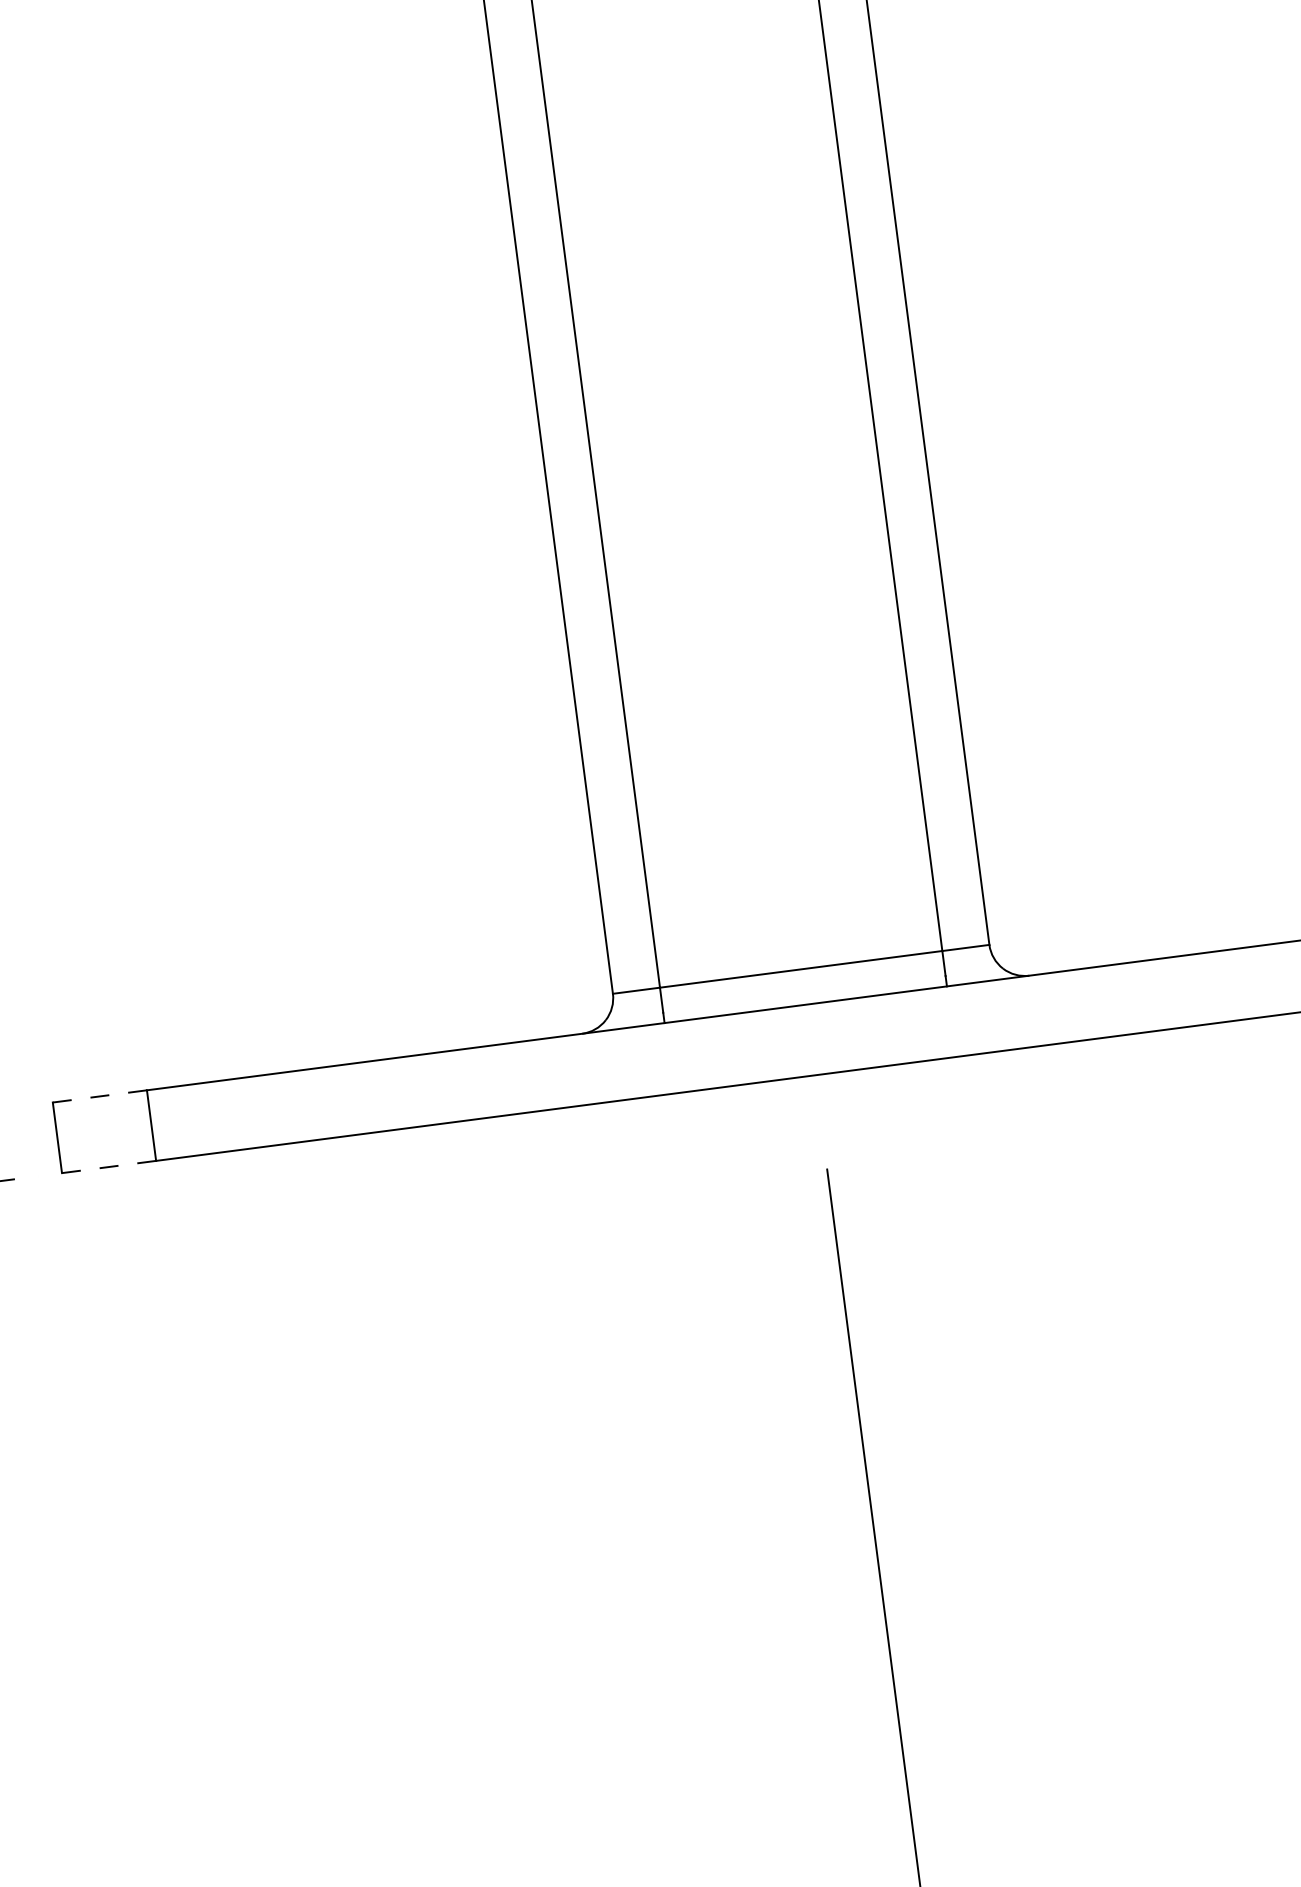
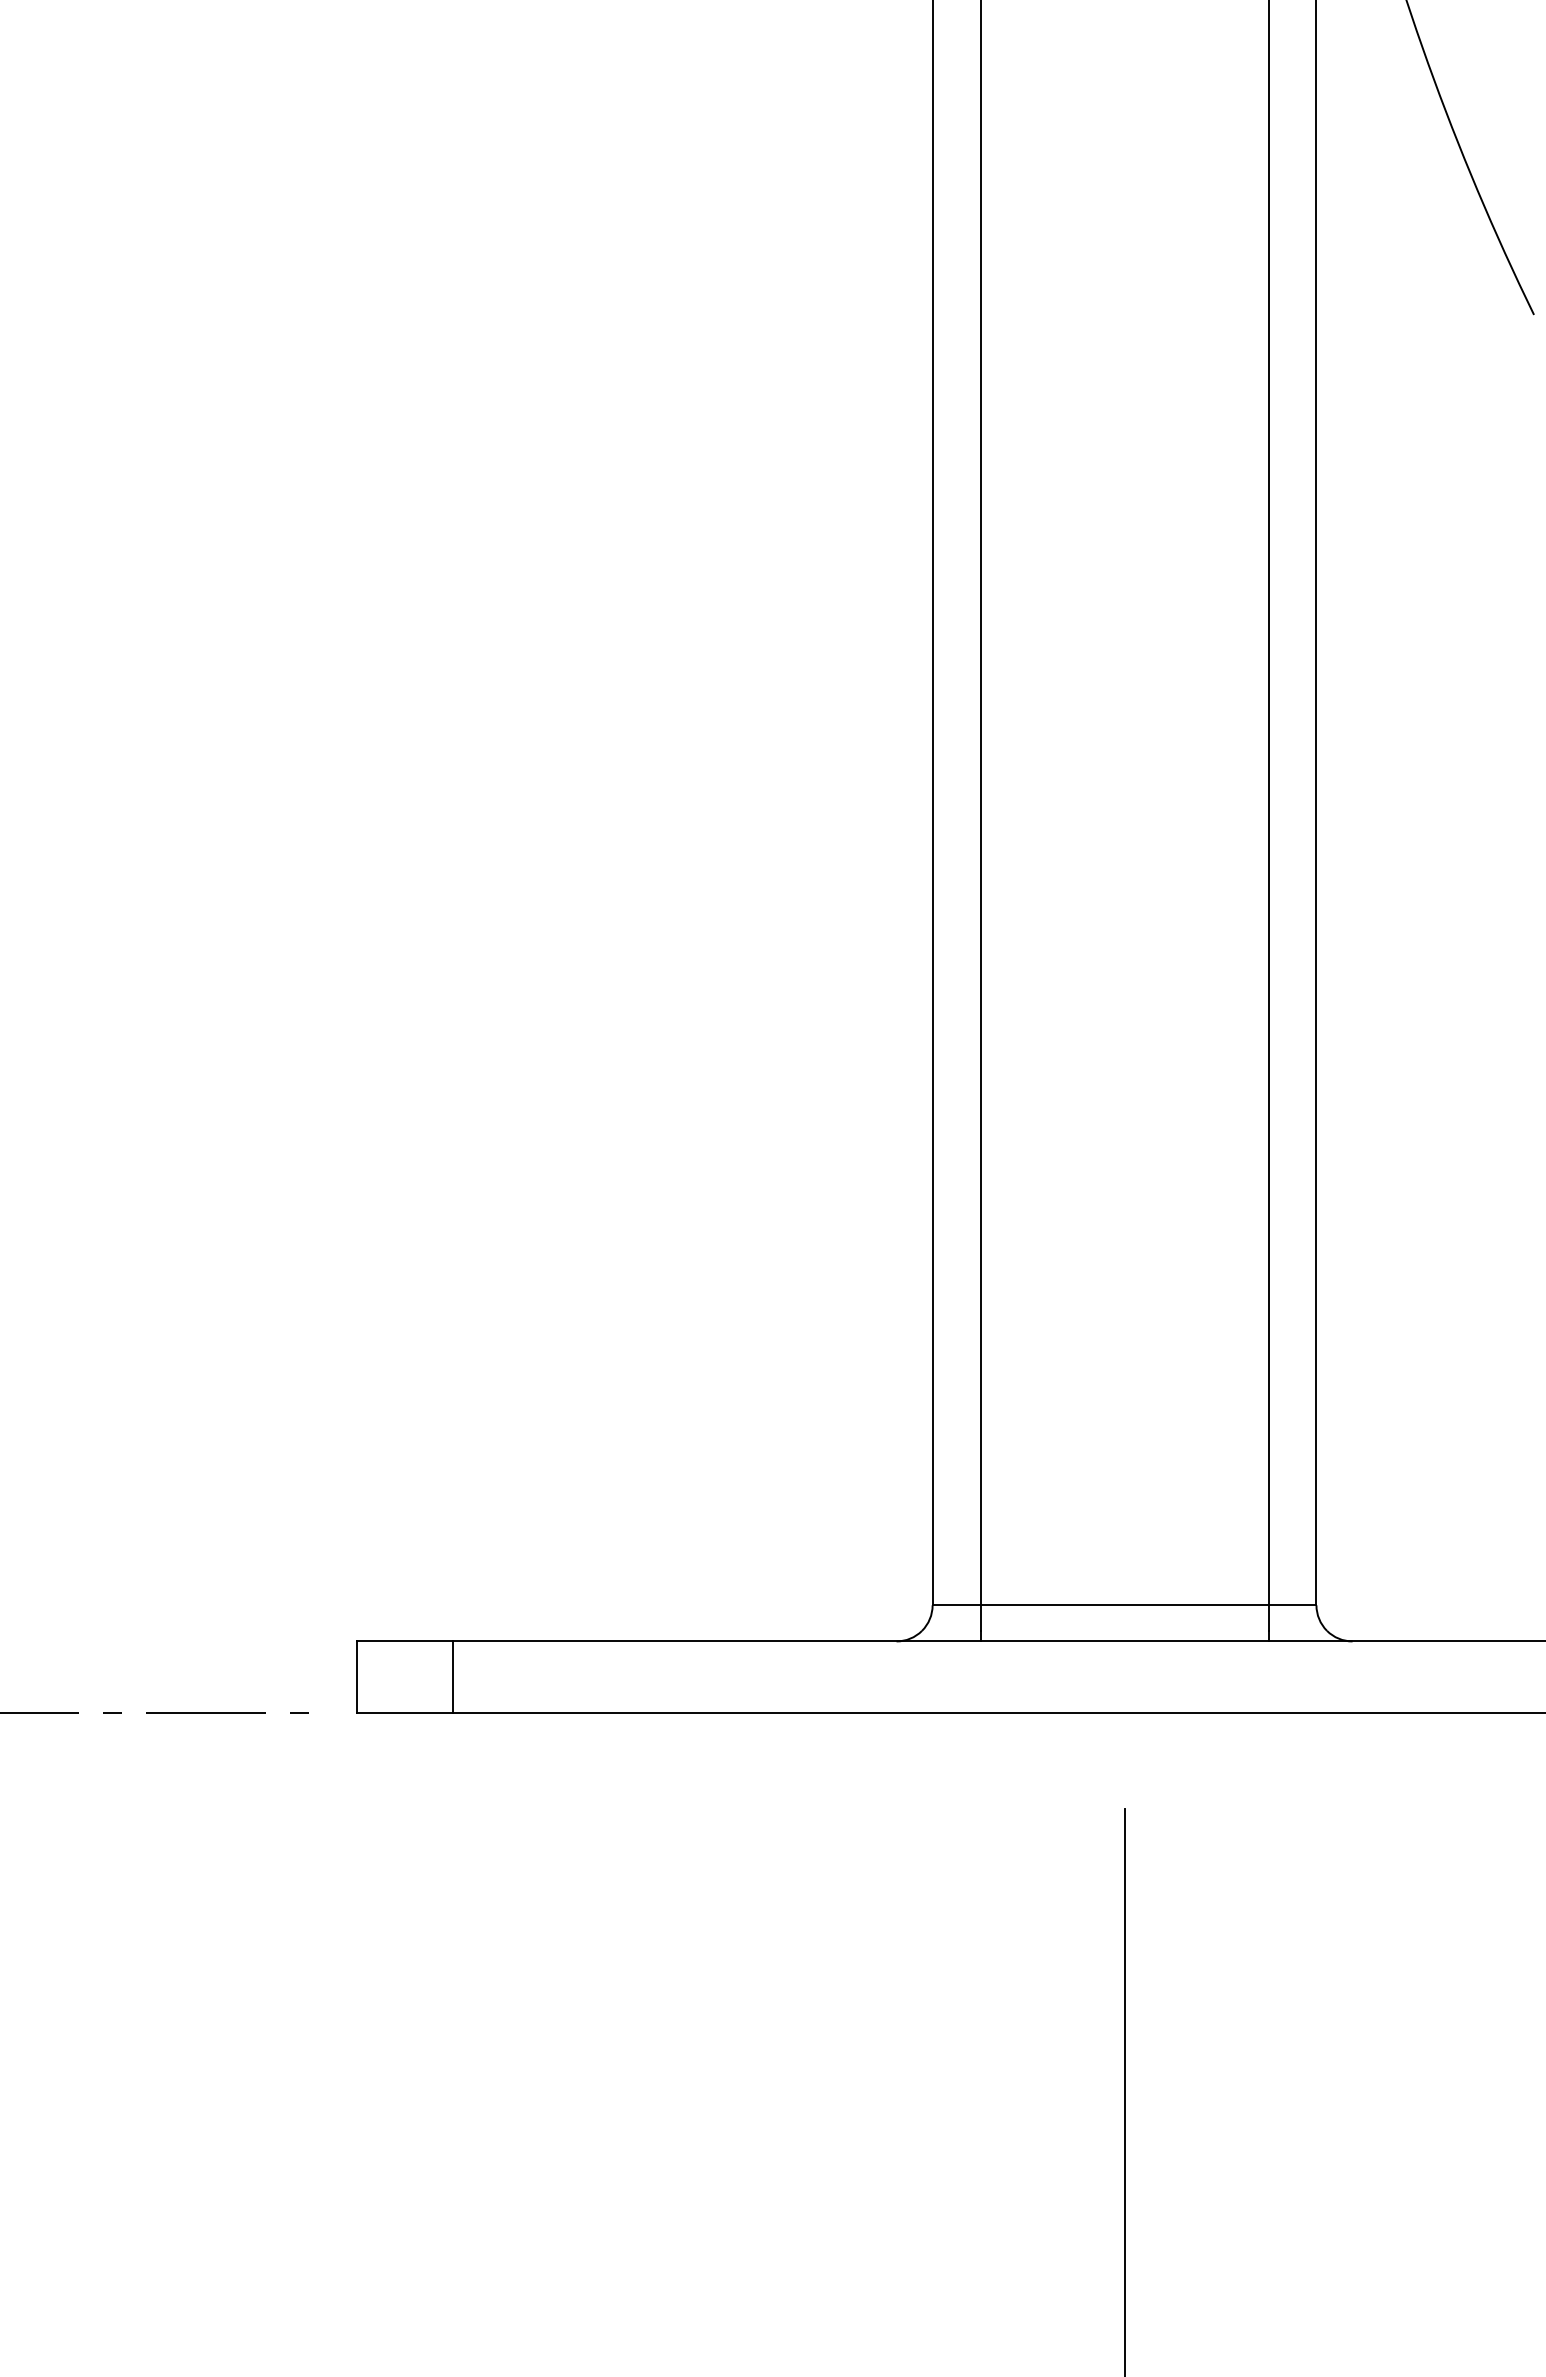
line: (99, 1096) -> (404, 1641), dashed -> solid
line: (108, 1167) -> (404, 1713), dashed -> solid

